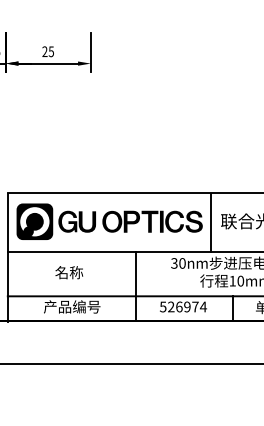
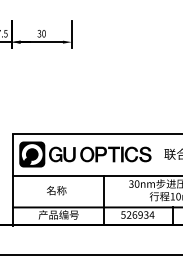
text: (48, 51) -> (41, 33), 25 -> 30
line: (210, 222) -> (156, 155), removed
text: (195, 306) -> (146, 214), 526974 -> 526934

